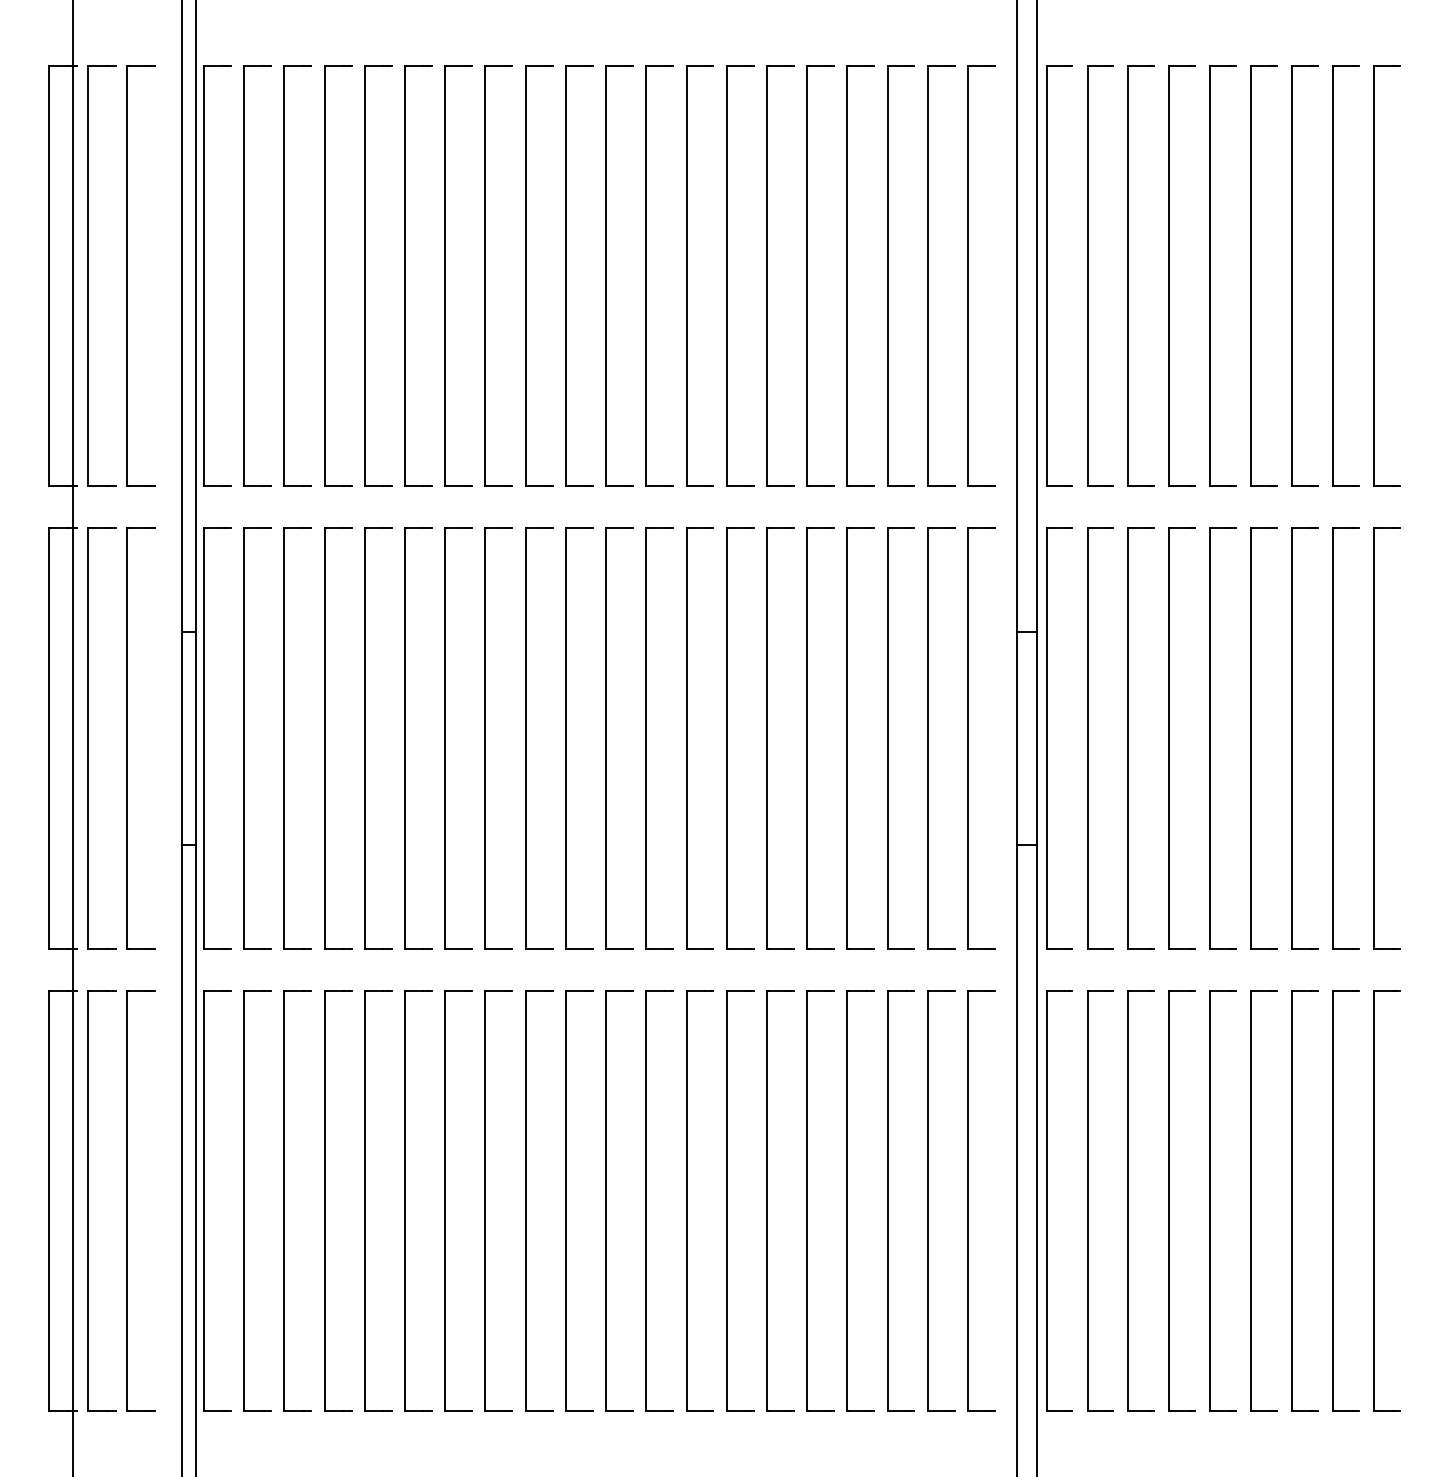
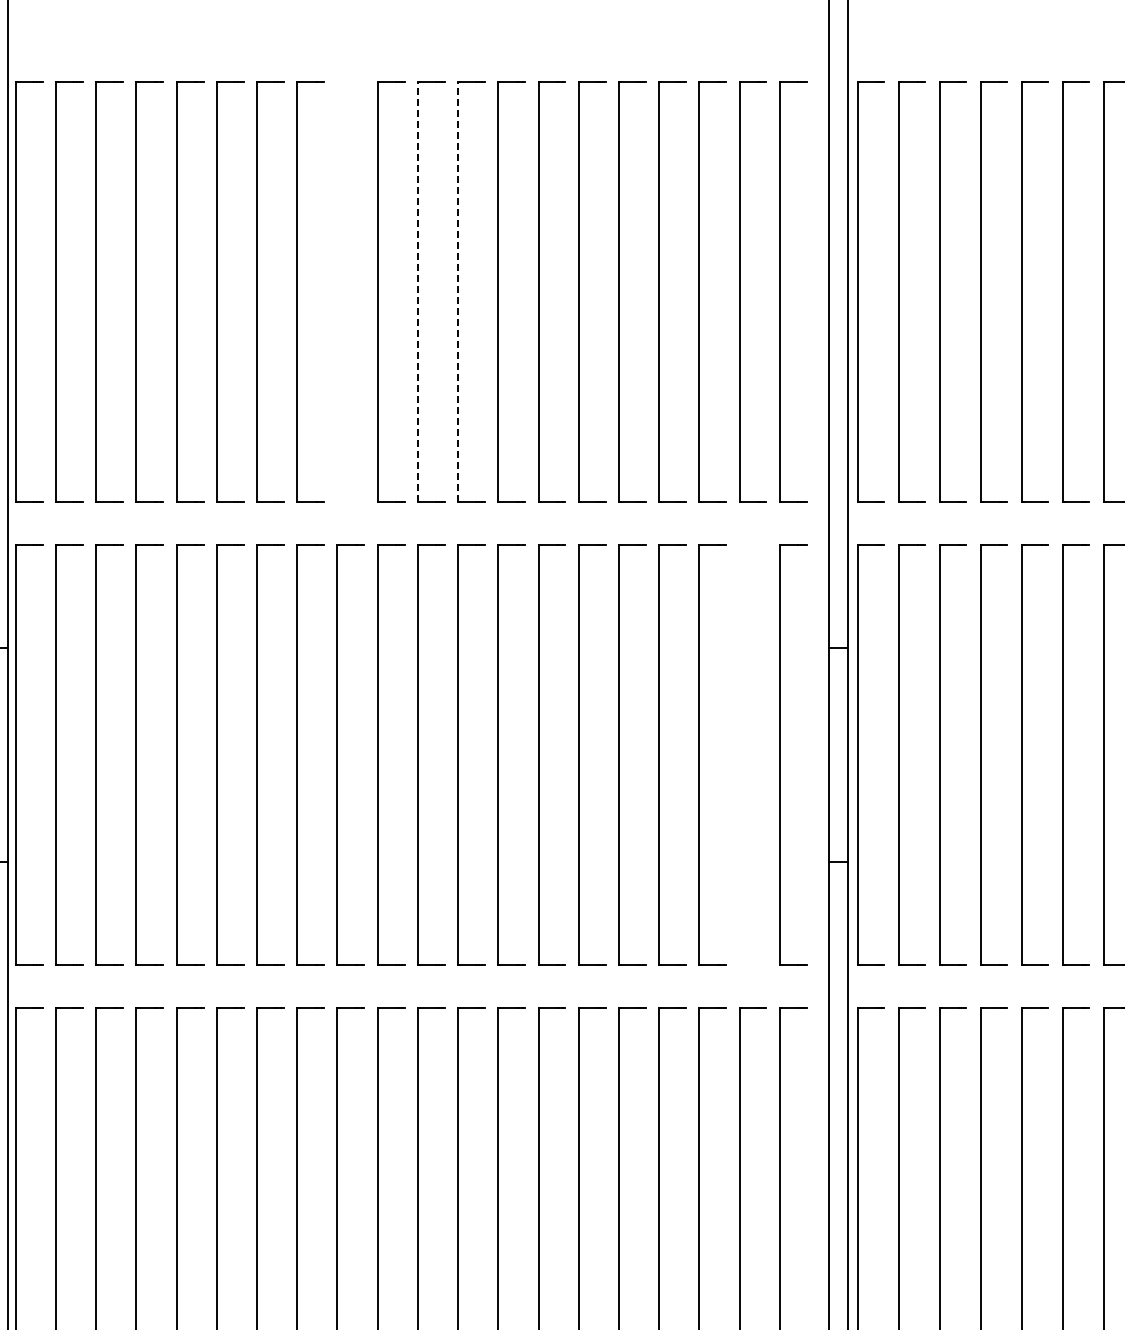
part: (526, 275) -> (338, 291), removed
line: (606, 275) -> (418, 291), solid -> dashed
line: (646, 275) -> (458, 291), solid -> dashed
part: (928, 738) -> (740, 754), removed

